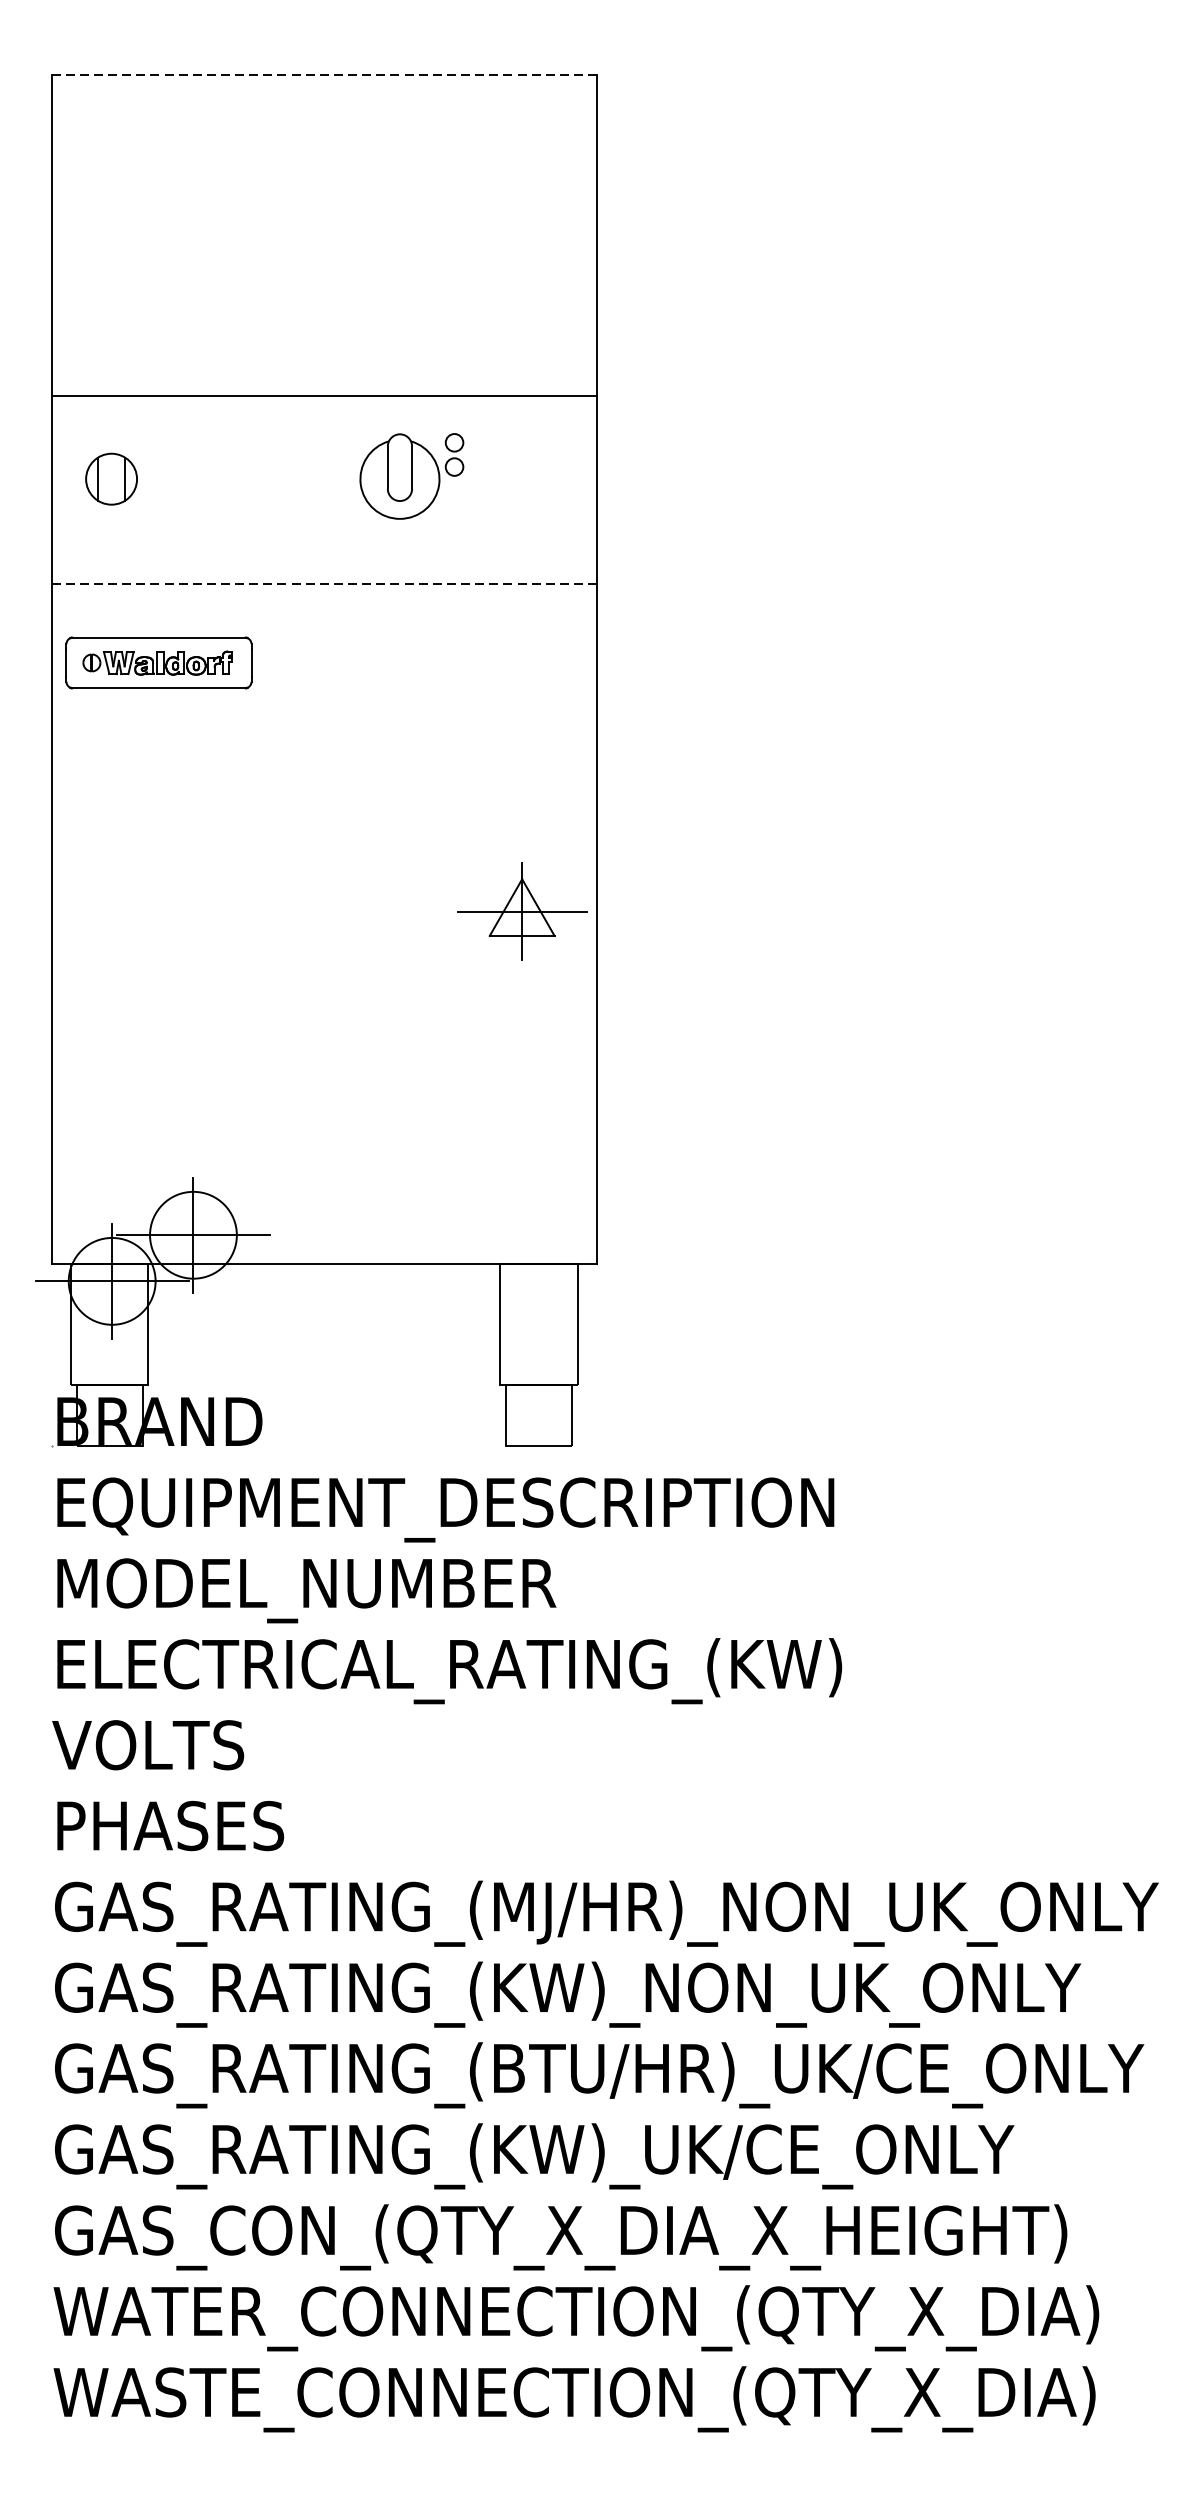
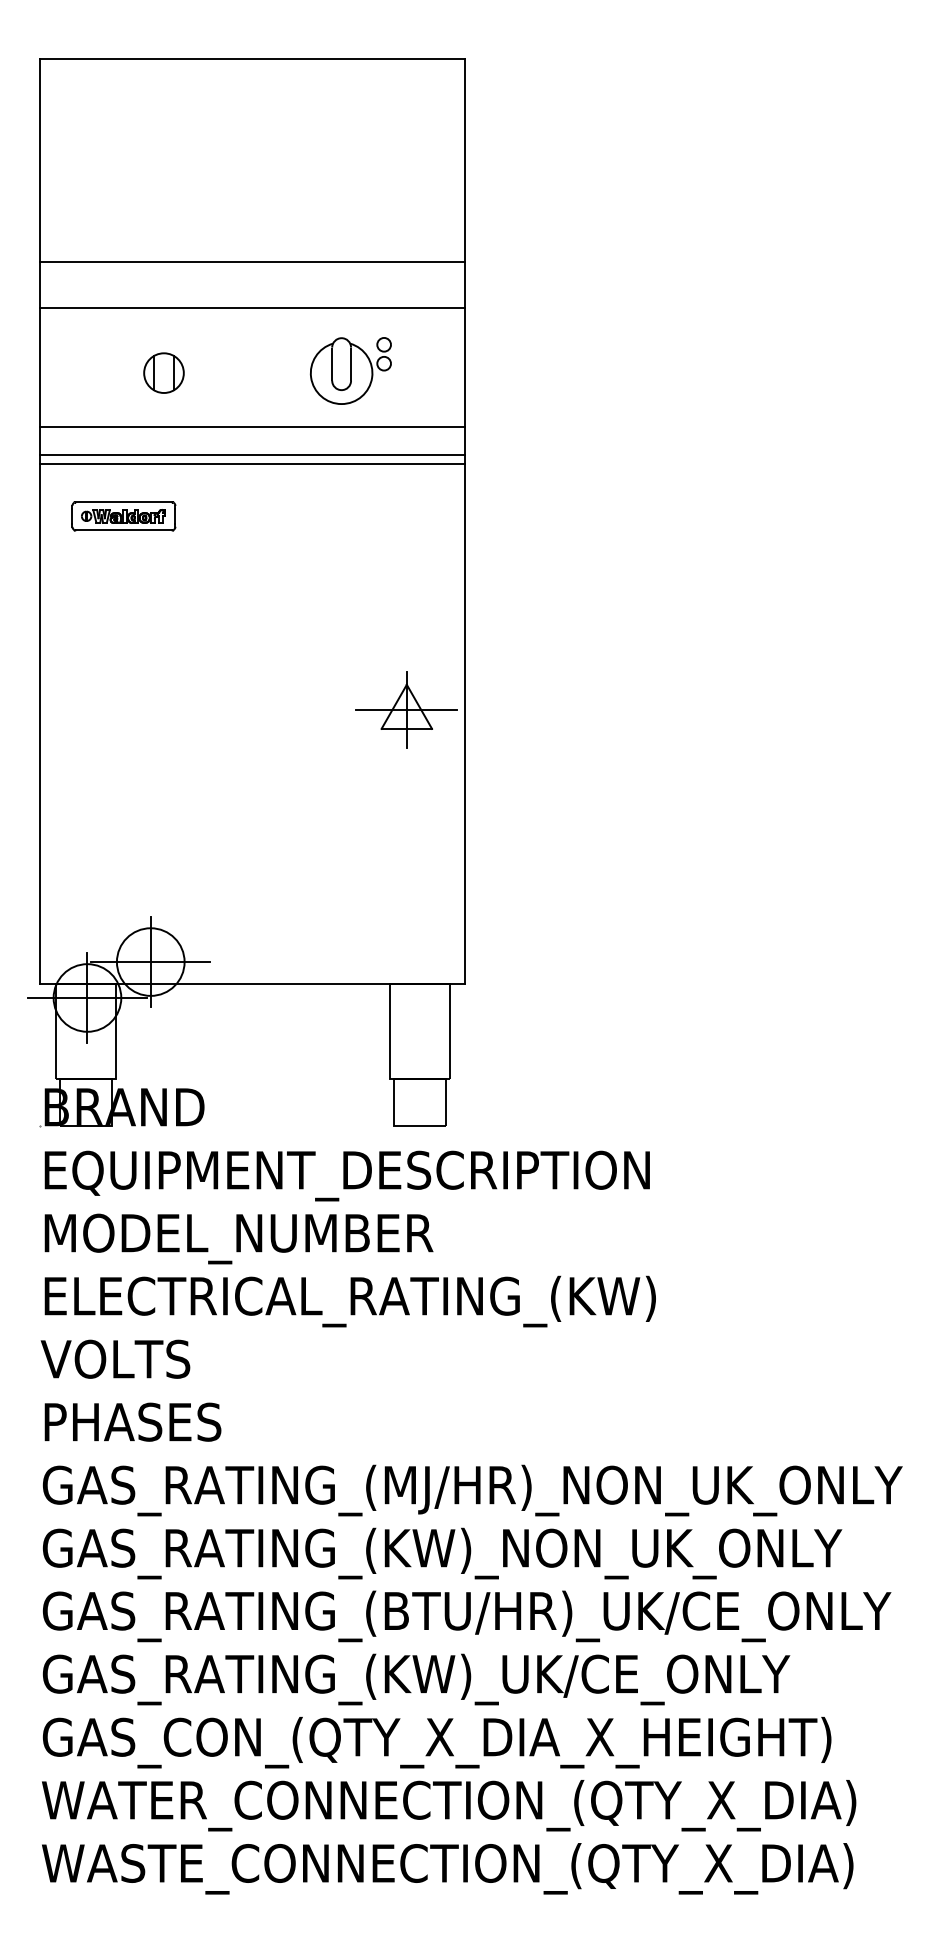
line: (324, 75) -> (252, 58), dashed -> solid
line: (324, 335) -> (252, 261), added
part: (411, 475) -> (350, 370), moved
part: (110, 478) -> (163, 372), moved
line: (324, 548) -> (252, 427), added
line: (324, 584) -> (252, 455), dashed -> solid
line: (324, 596) -> (252, 464), added
part: (158, 663) -> (123, 516), size x0.71

